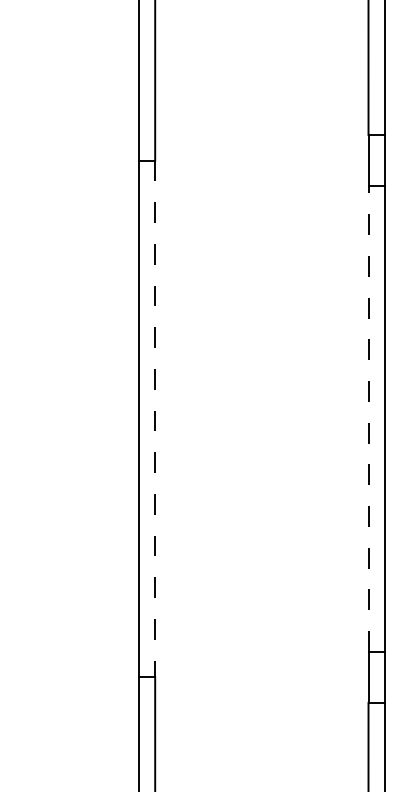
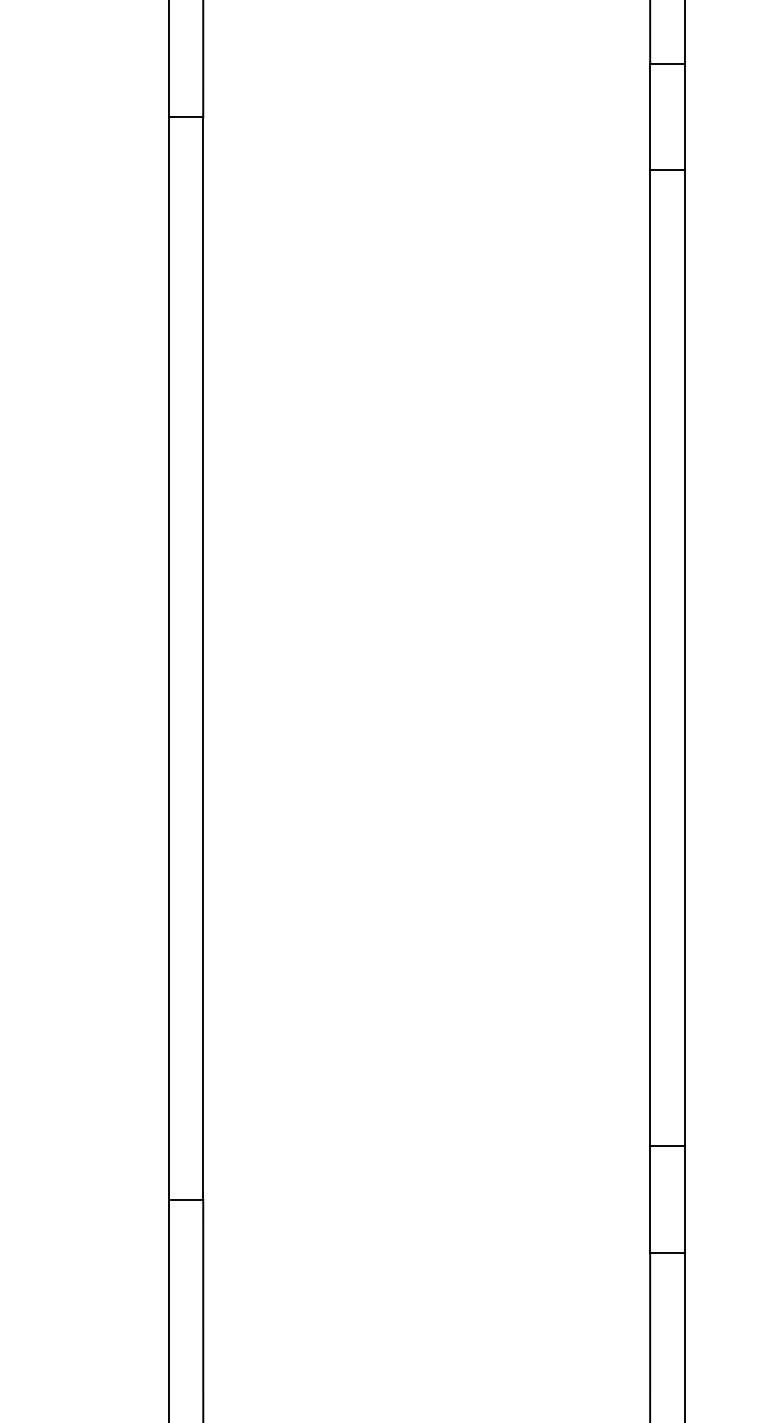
line: (368, 418) -> (650, 657), dashed -> solid
line: (155, 419) -> (203, 659), dashed -> solid

